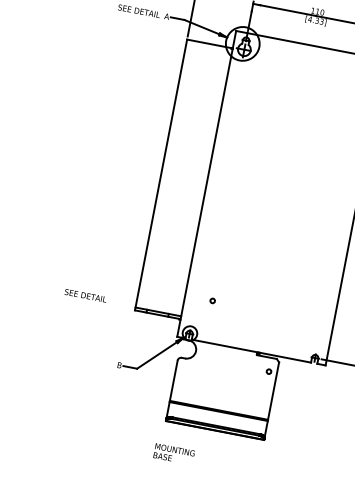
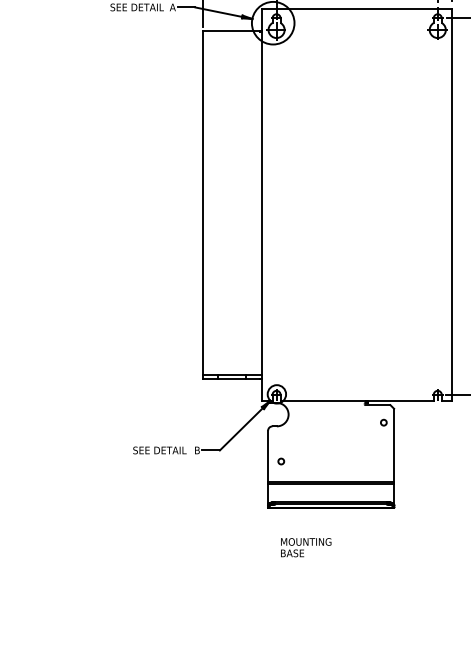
text: (85, 295) -> (159, 450), moved
circle: (212, 300) -> (281, 461), moved
text: (174, 454) -> (306, 547), moved

